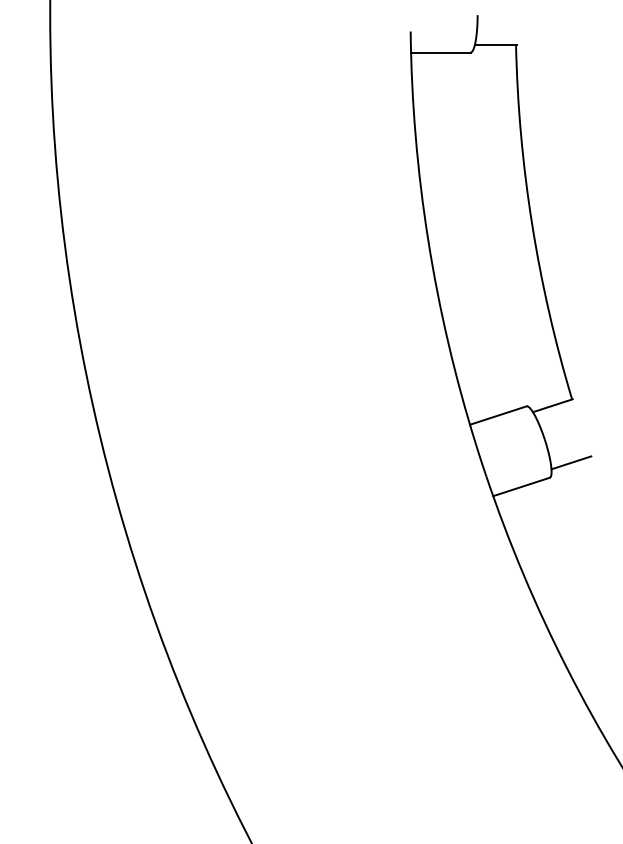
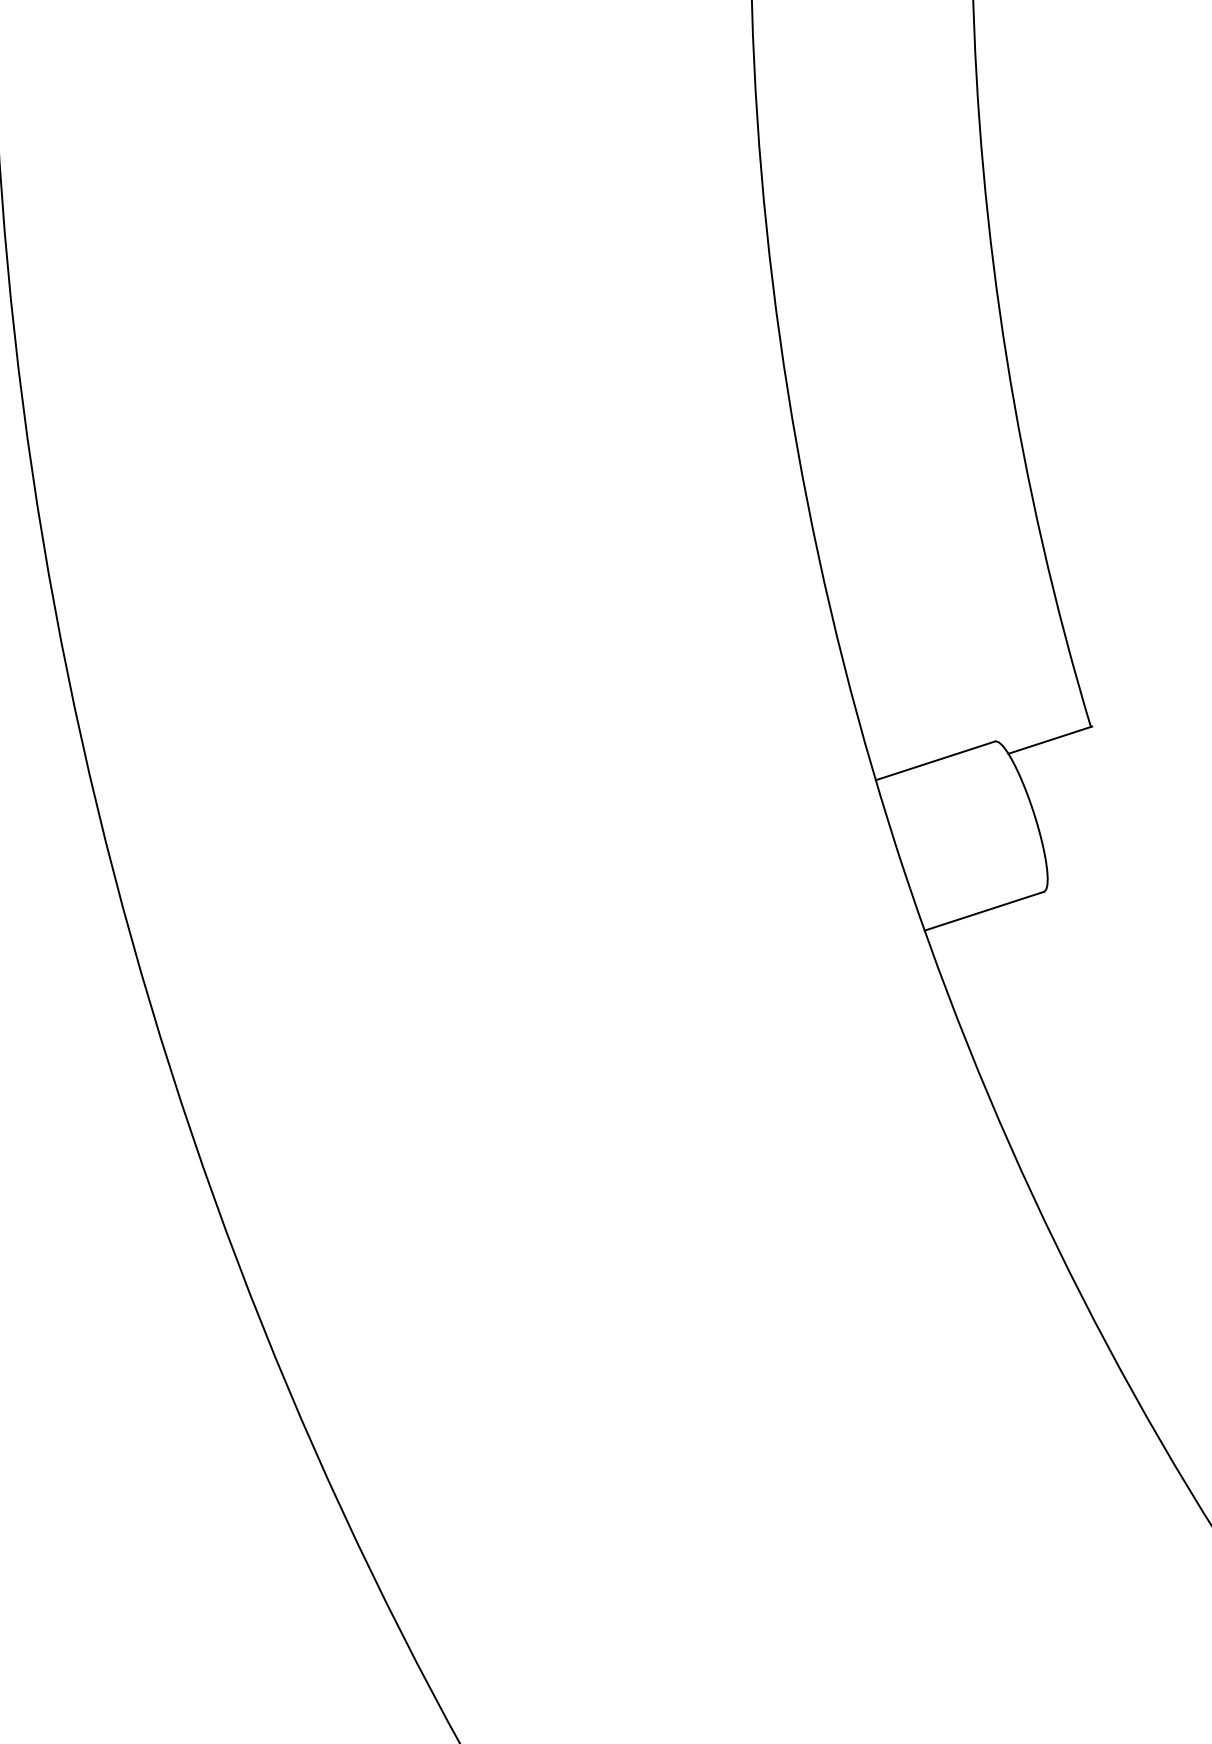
line: (571, 462) -> (1089, 859), removed

